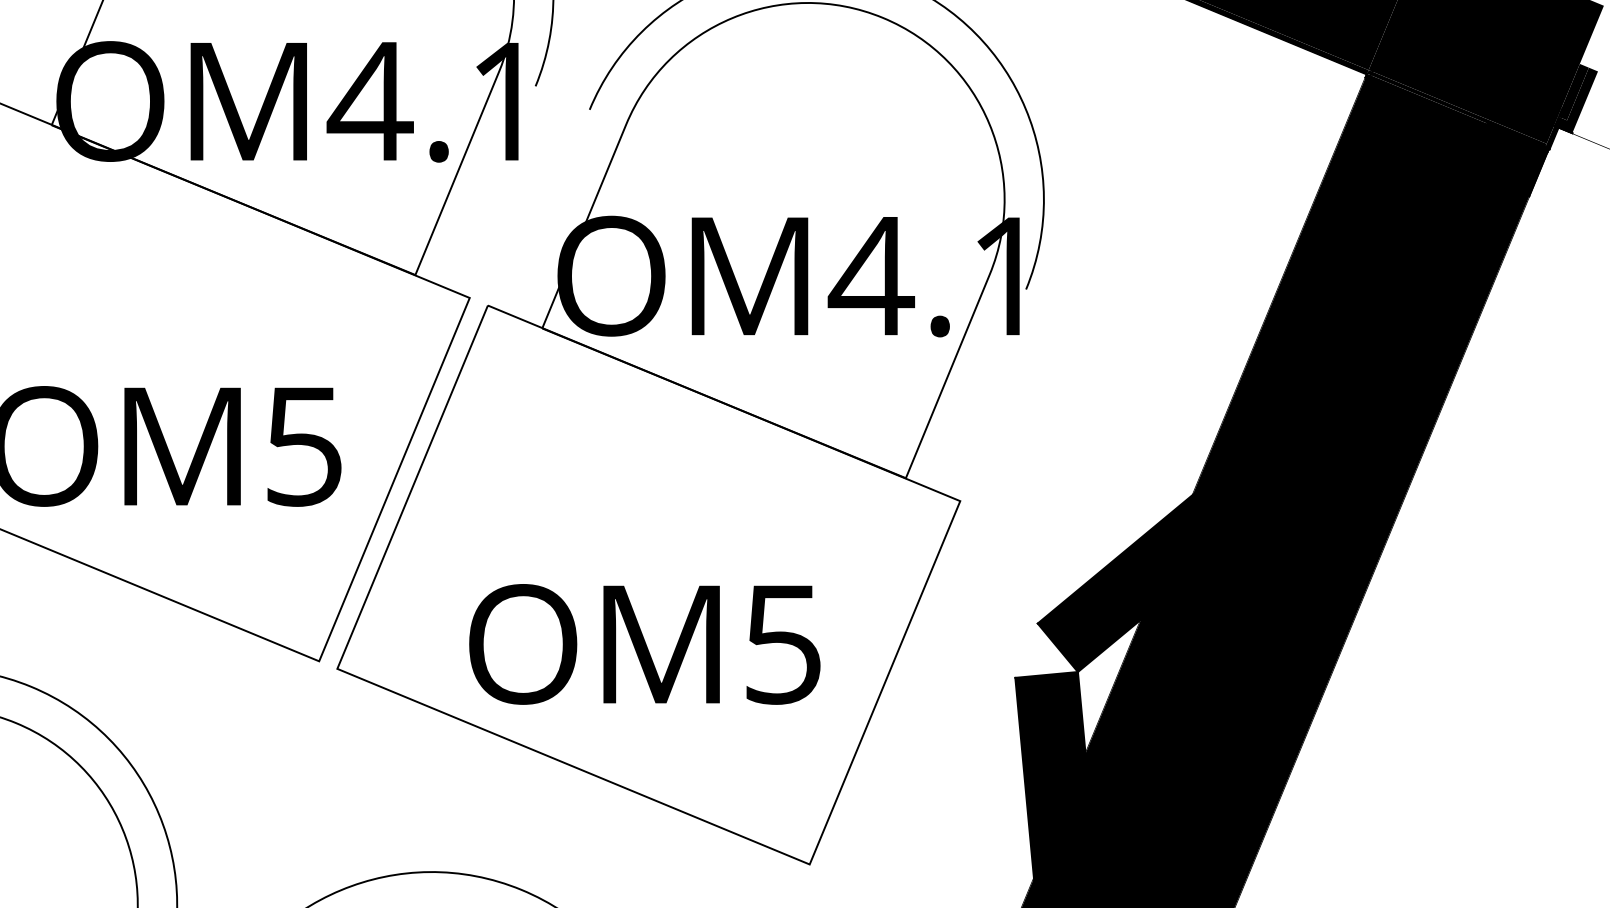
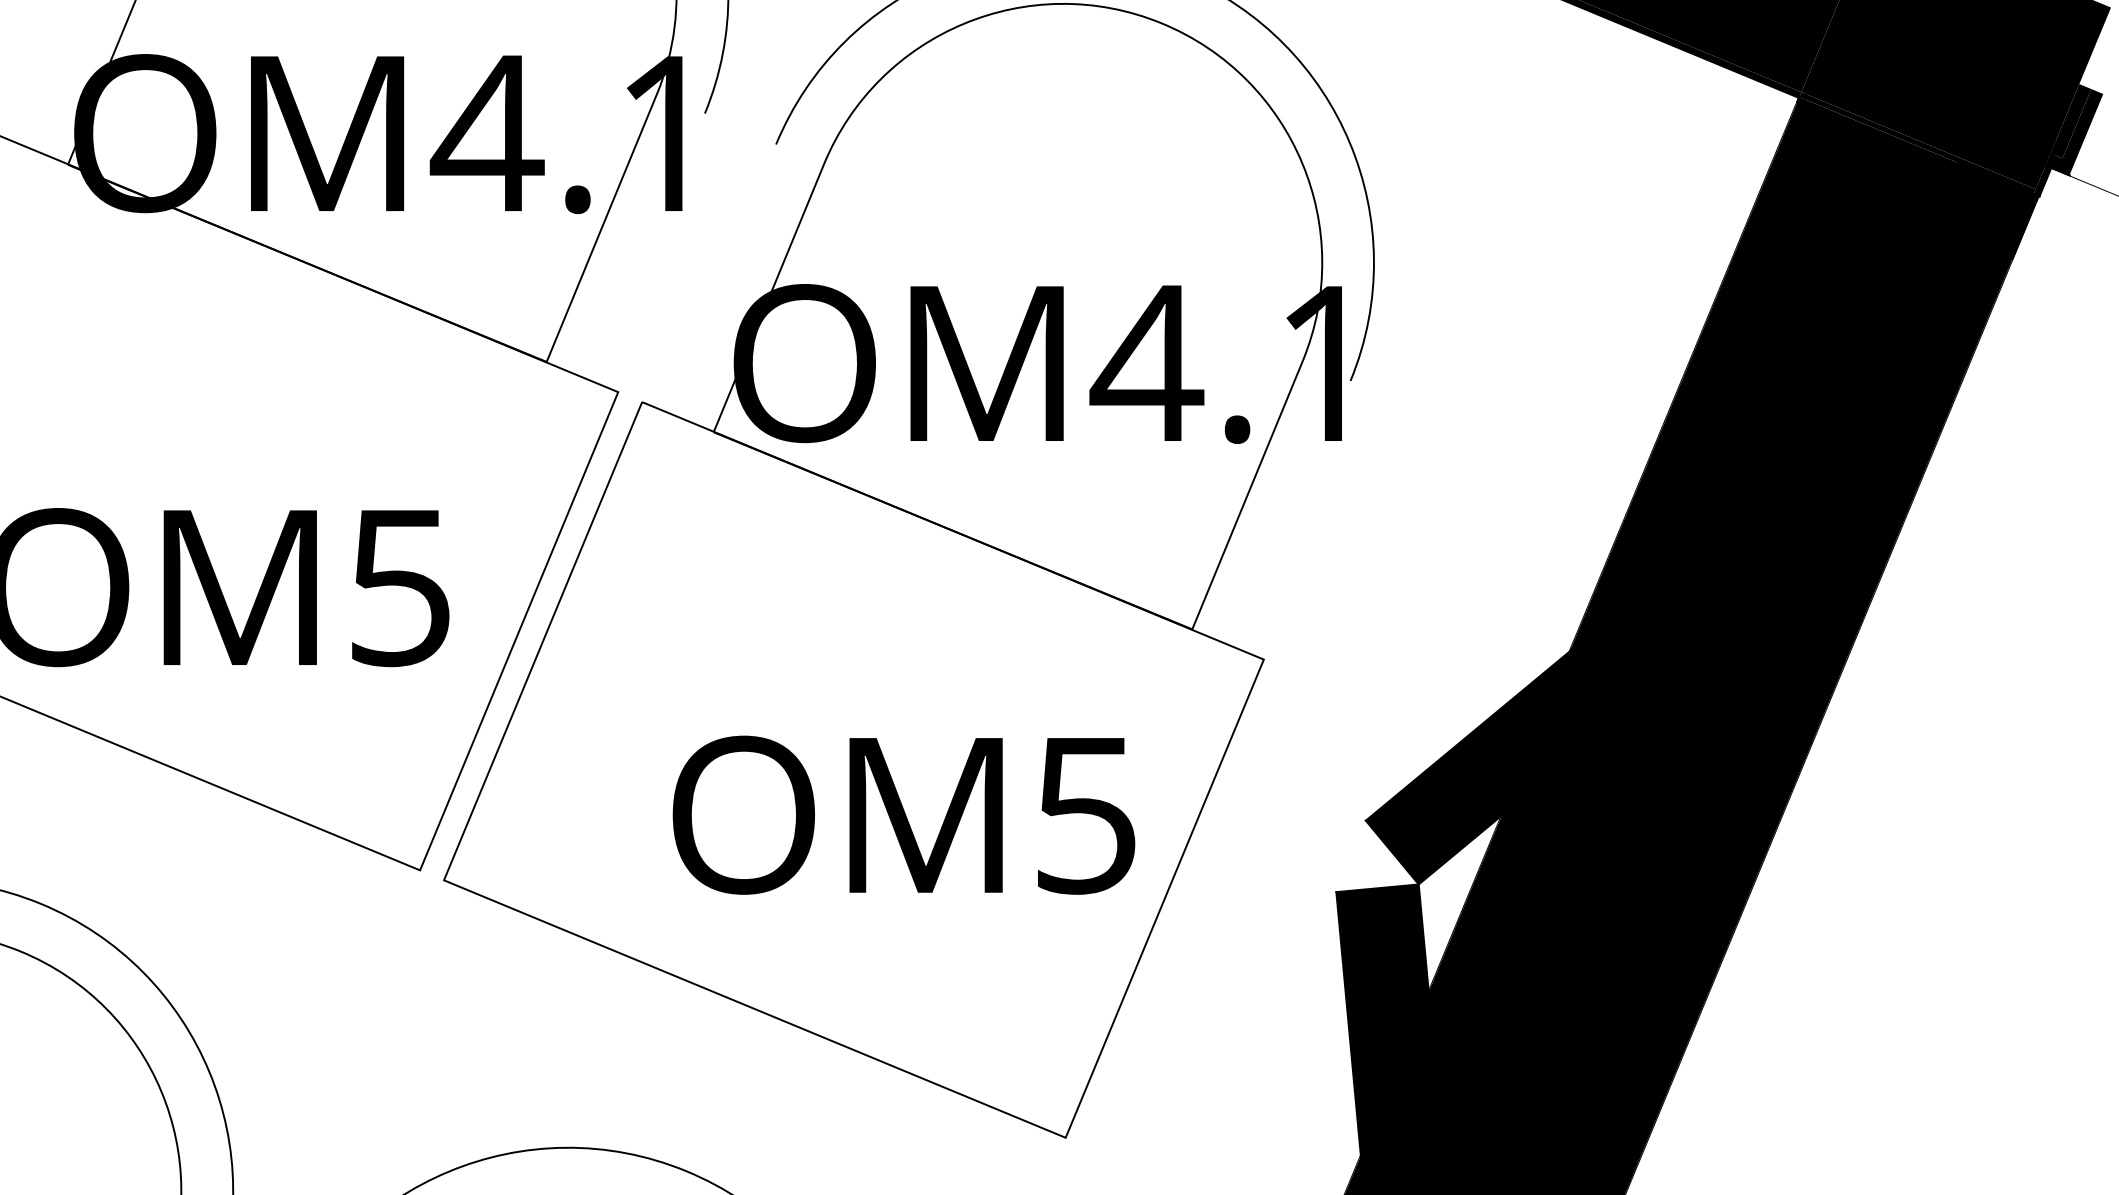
text: (644, 644) -> (903, 815), moved

